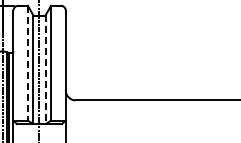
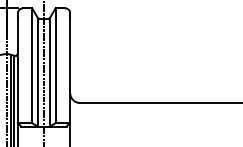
line: (28, 63) -> (32, 66), dashed -> solid
line: (46, 69) -> (50, 72), dashed -> solid

